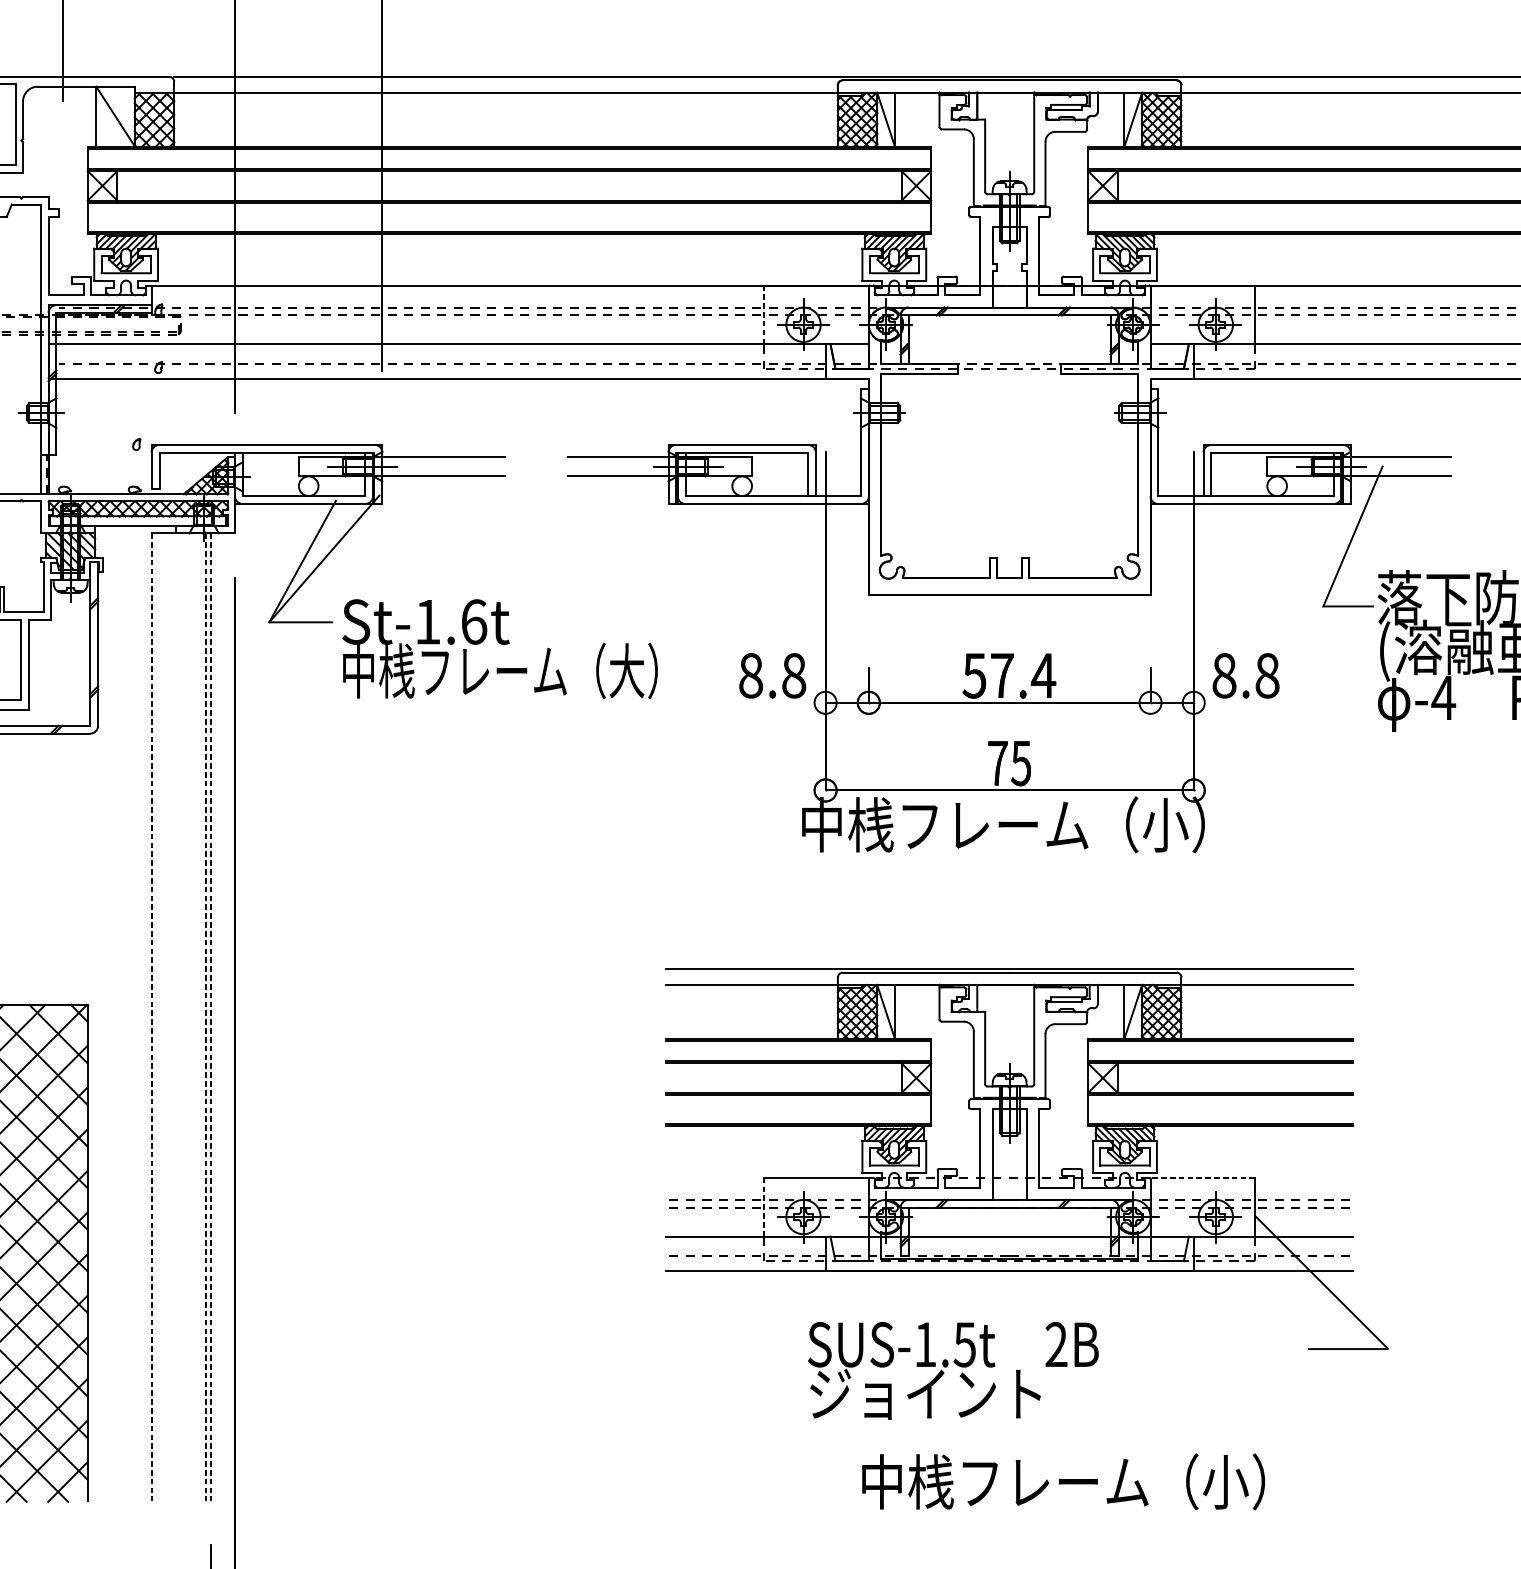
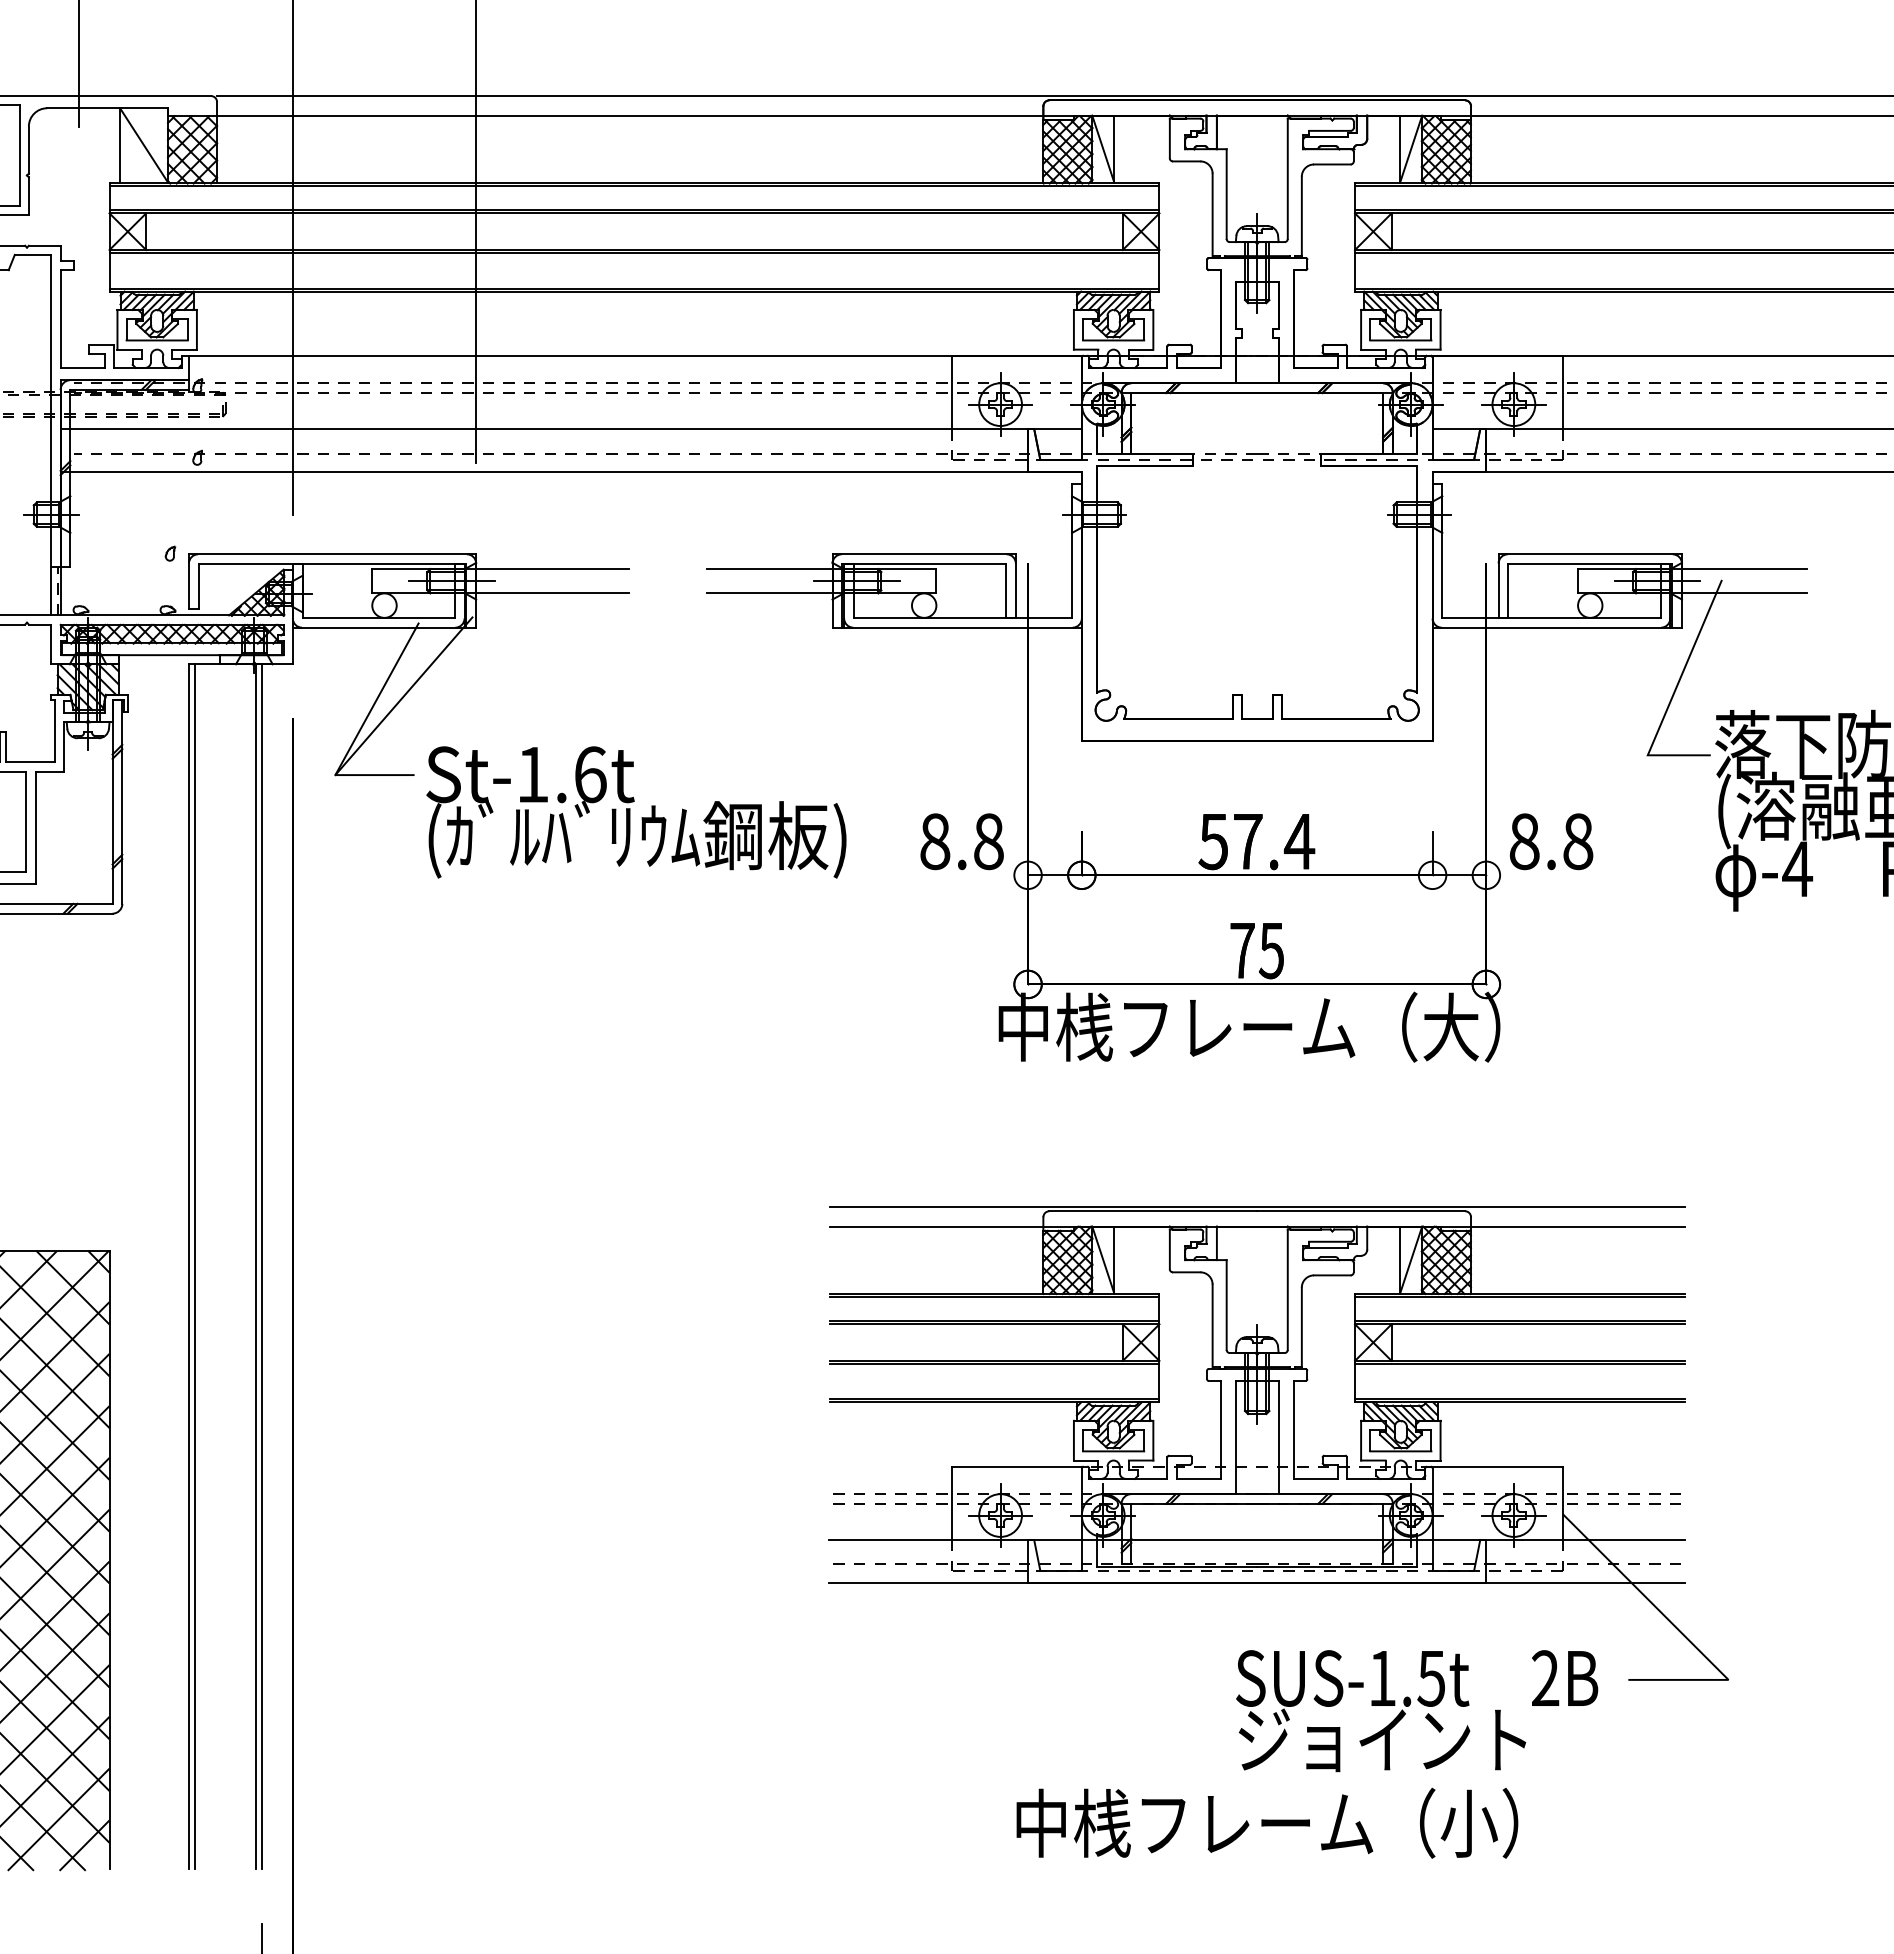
line: (764, 315) -> (951, 392), dashed -> solid
text: (511, 674) -> (636, 839), 中桟フレーム（大） -> (ｶﾞﾙﾊﾞﾘｳﾑ鋼板)
text: (1165, 824) -> (1451, 1026), 中桟フレーム（小） -> 中桟フレーム（大）
line: (151, 1017) -> (188, 1267), dashed -> solid
line: (156, 1017) -> (195, 1266), added
line: (205, 1017) -> (256, 1267), dashed -> solid
line: (210, 1017) -> (262, 1267), dashed -> solid
line: (1202, 1177) -> (1497, 1466), dashed -> solid
line: (764, 1207) -> (951, 1503), dashed -> solid
text: (953, 1371) -> (1417, 1711), moved
text: (1063, 1481) -> (1267, 1822), moved

